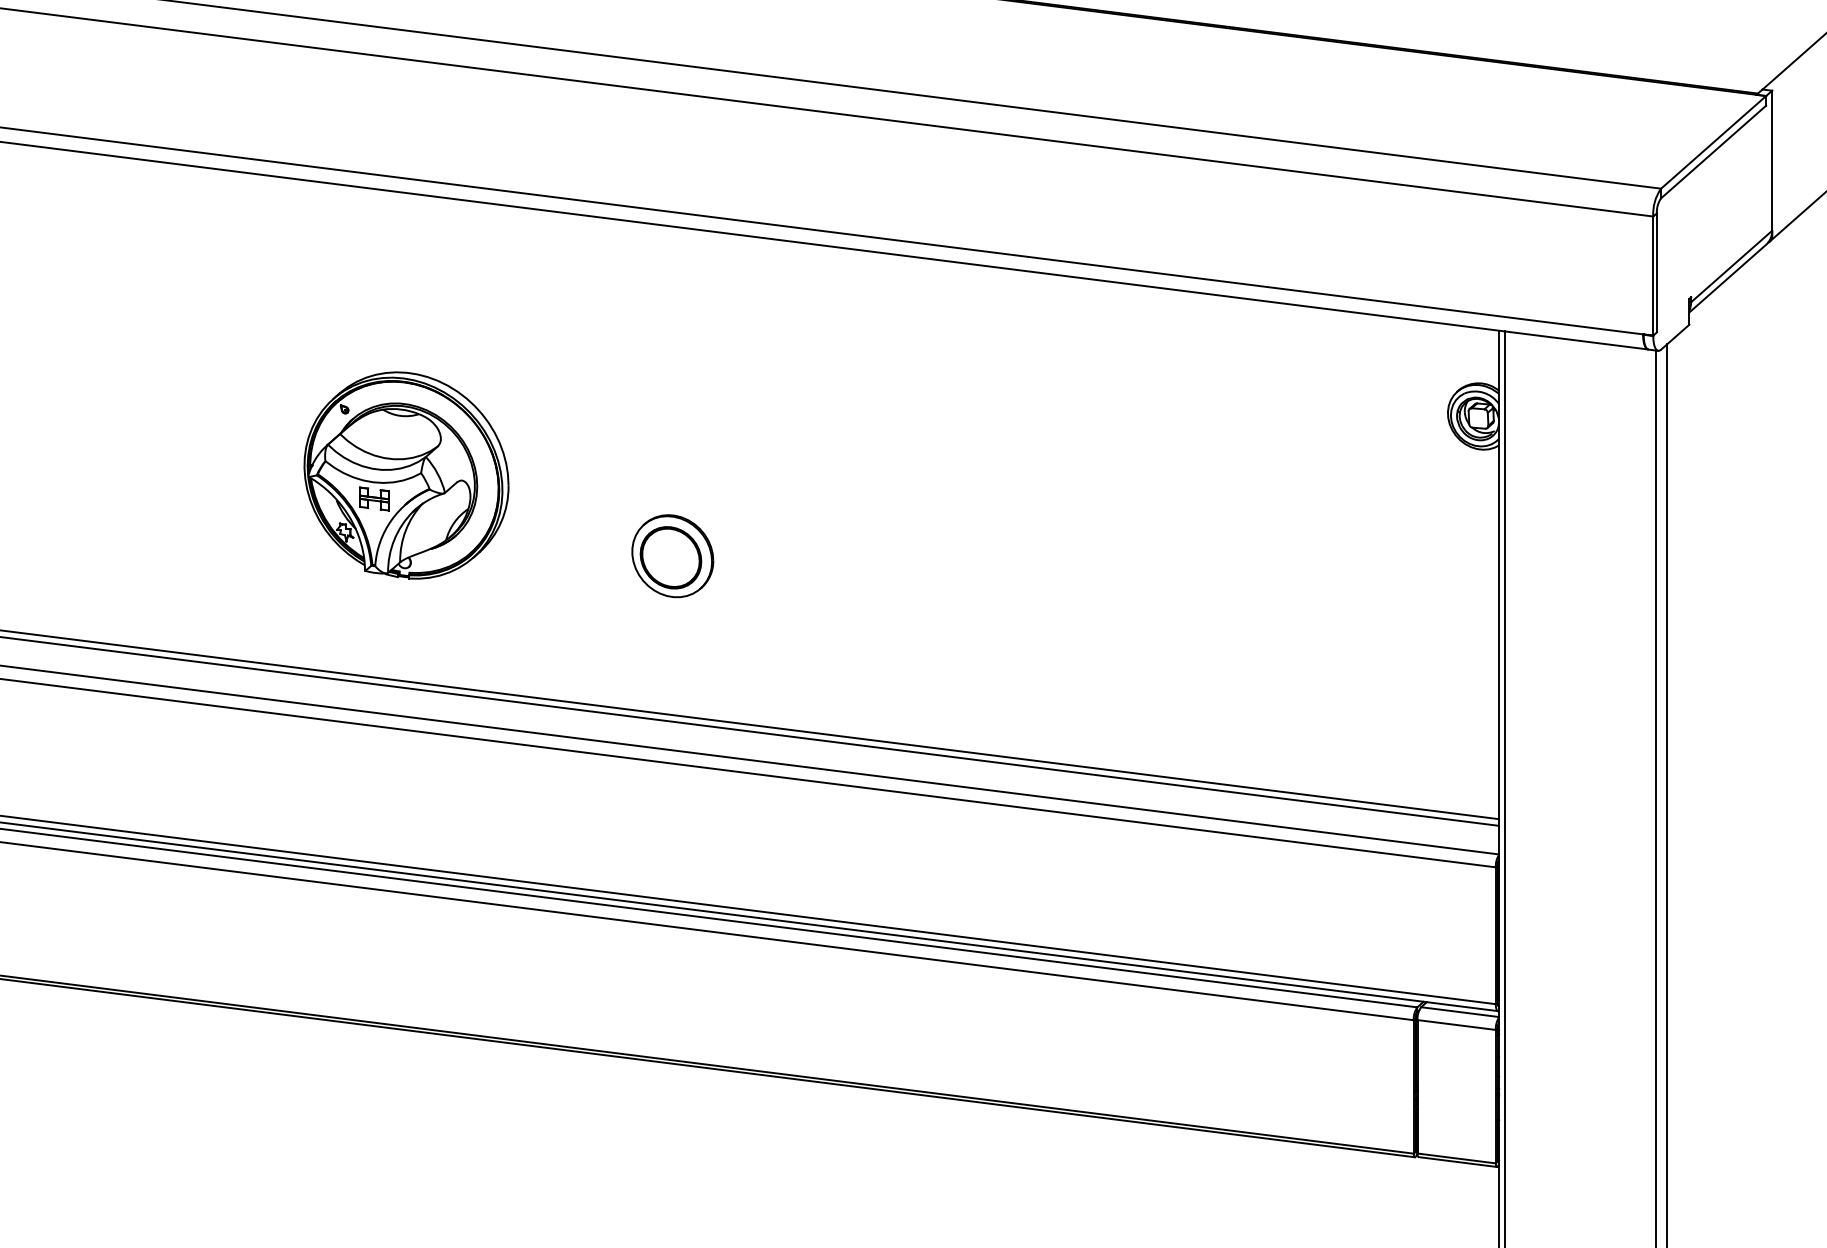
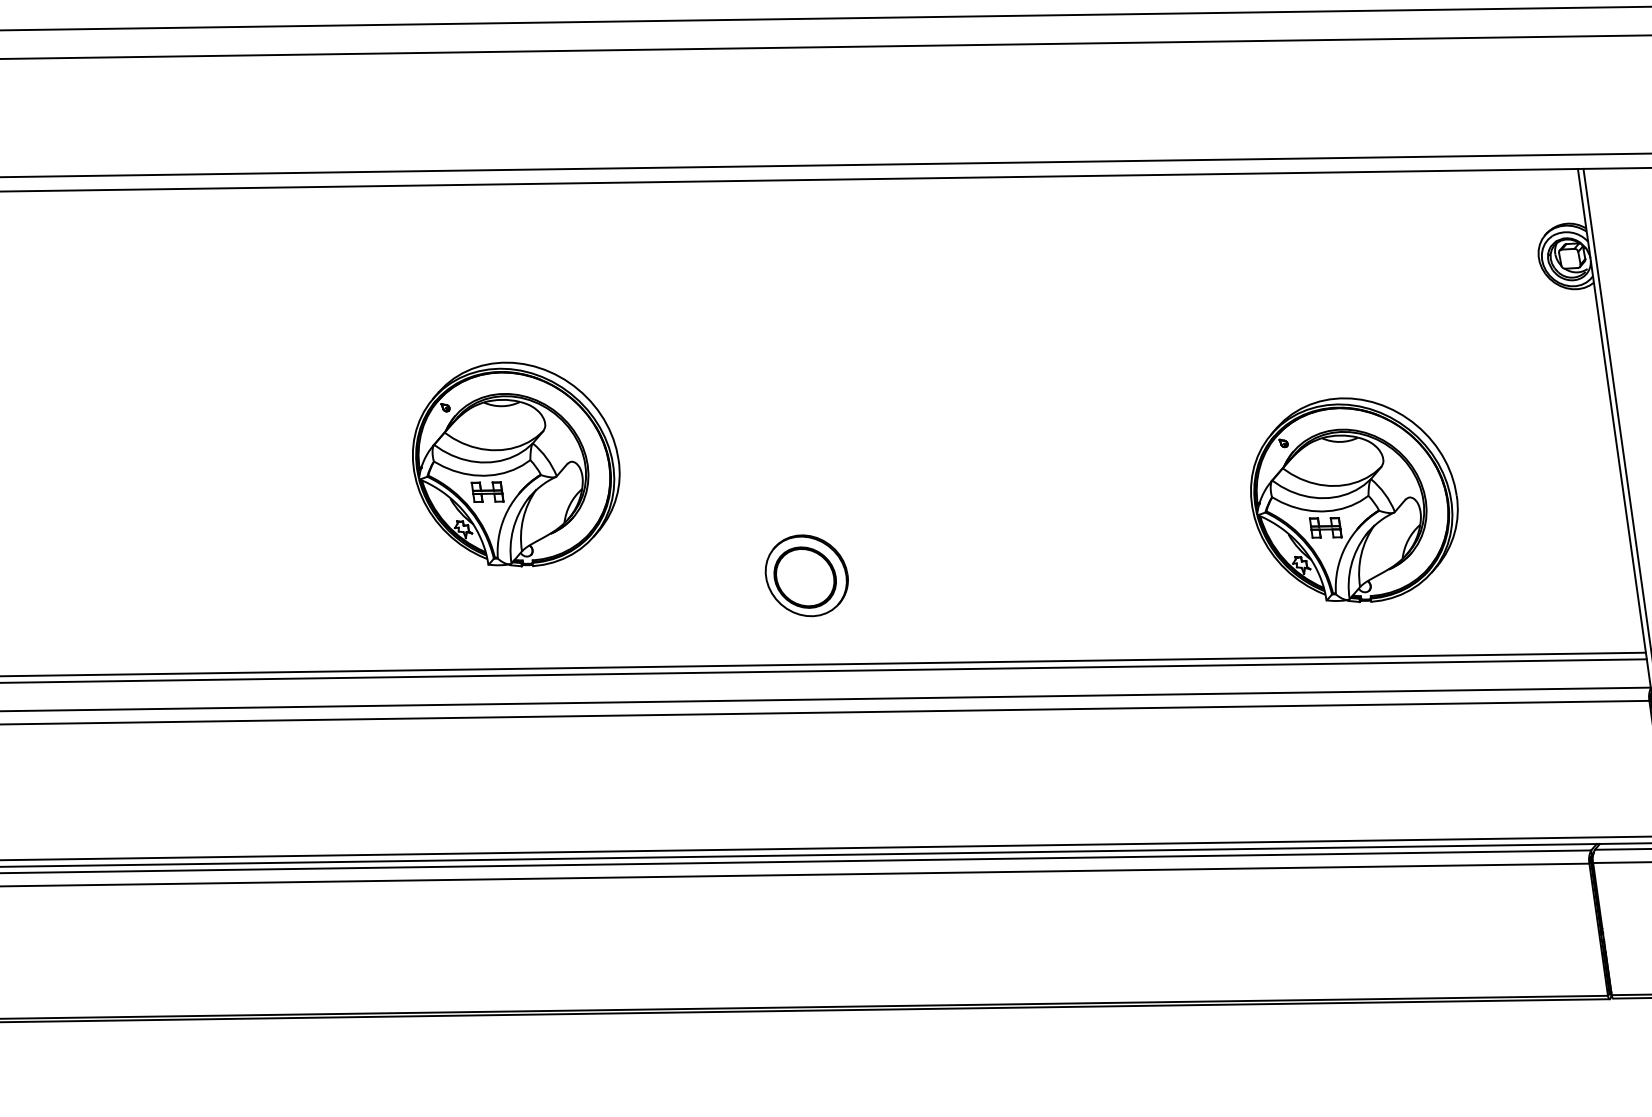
part: (672, 556) -> (806, 576), moved
part: (1231, 627) -> (1354, 500), added

